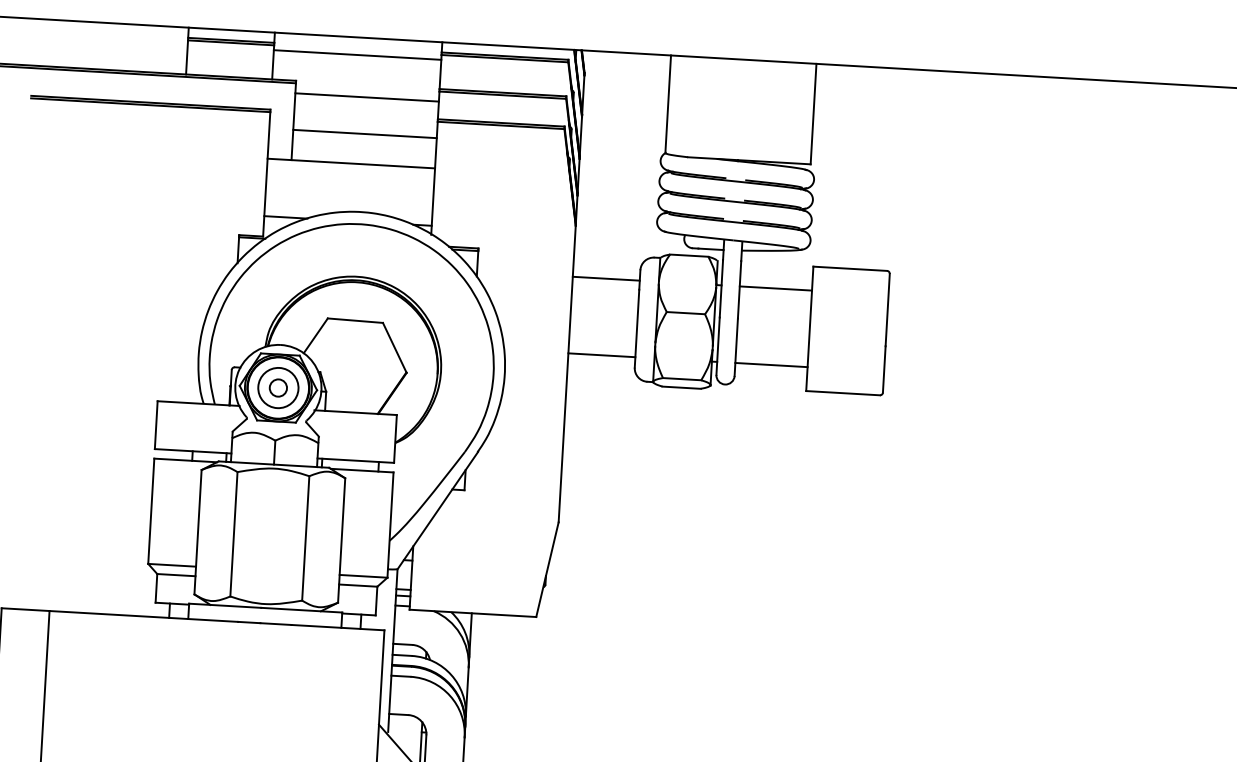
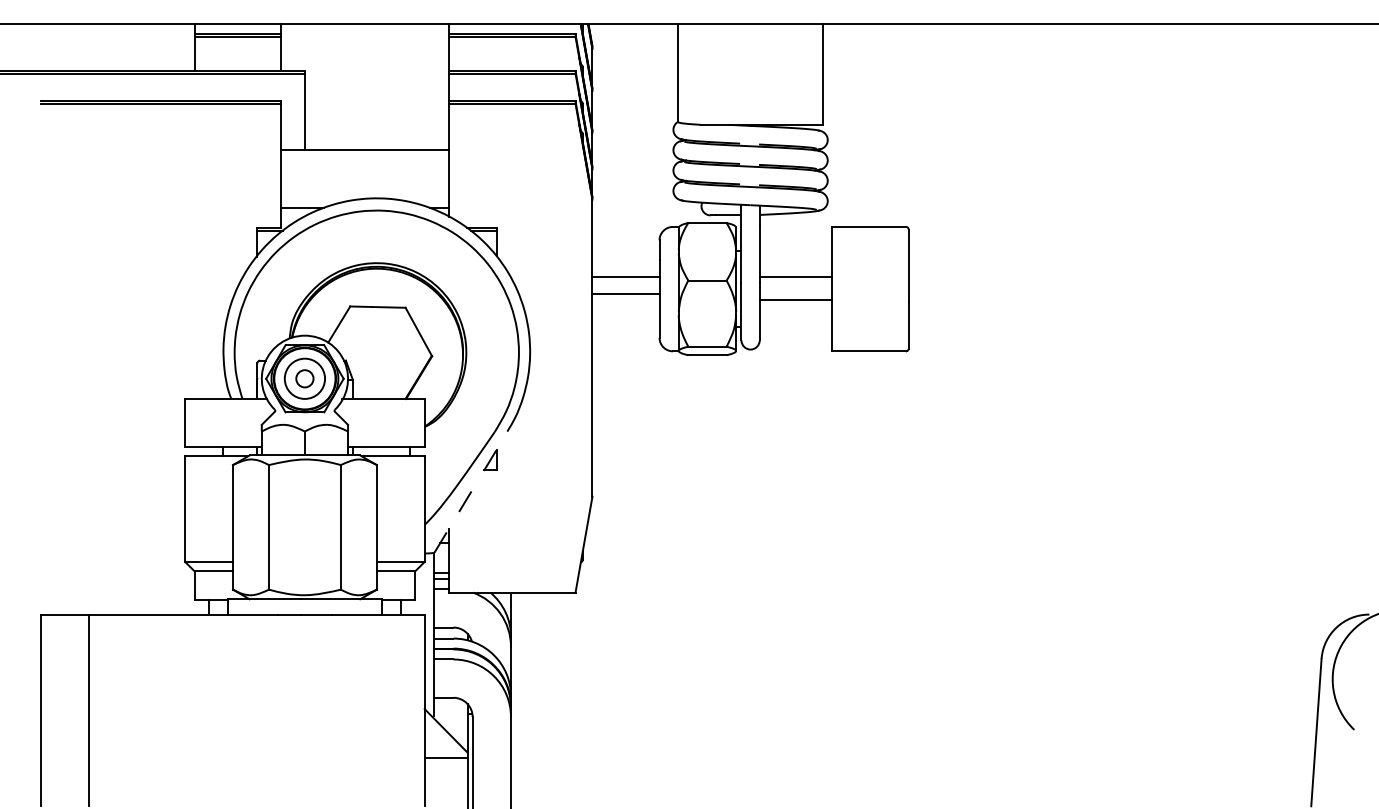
line: (357, 54) -> (364, 41), removed
line: (366, 97) -> (376, 83), removed
line: (364, 134) -> (376, 120), removed
line: (605, 278) -> (625, 293), moved
line: (775, 288) -> (795, 276), moved
line: (601, 355) -> (625, 277), moved
line: (771, 365) -> (795, 300), moved
line: (438, 510) -> (471, 491), solid -> dashed

